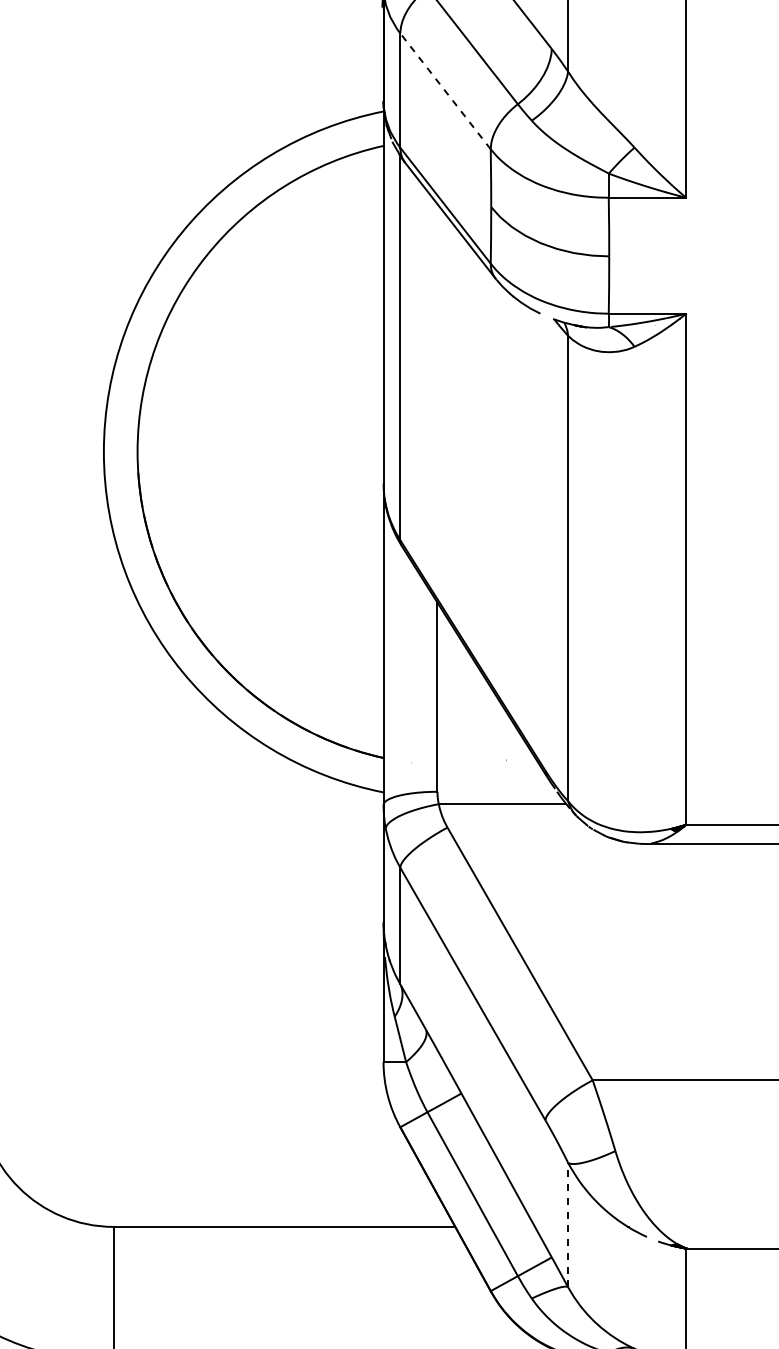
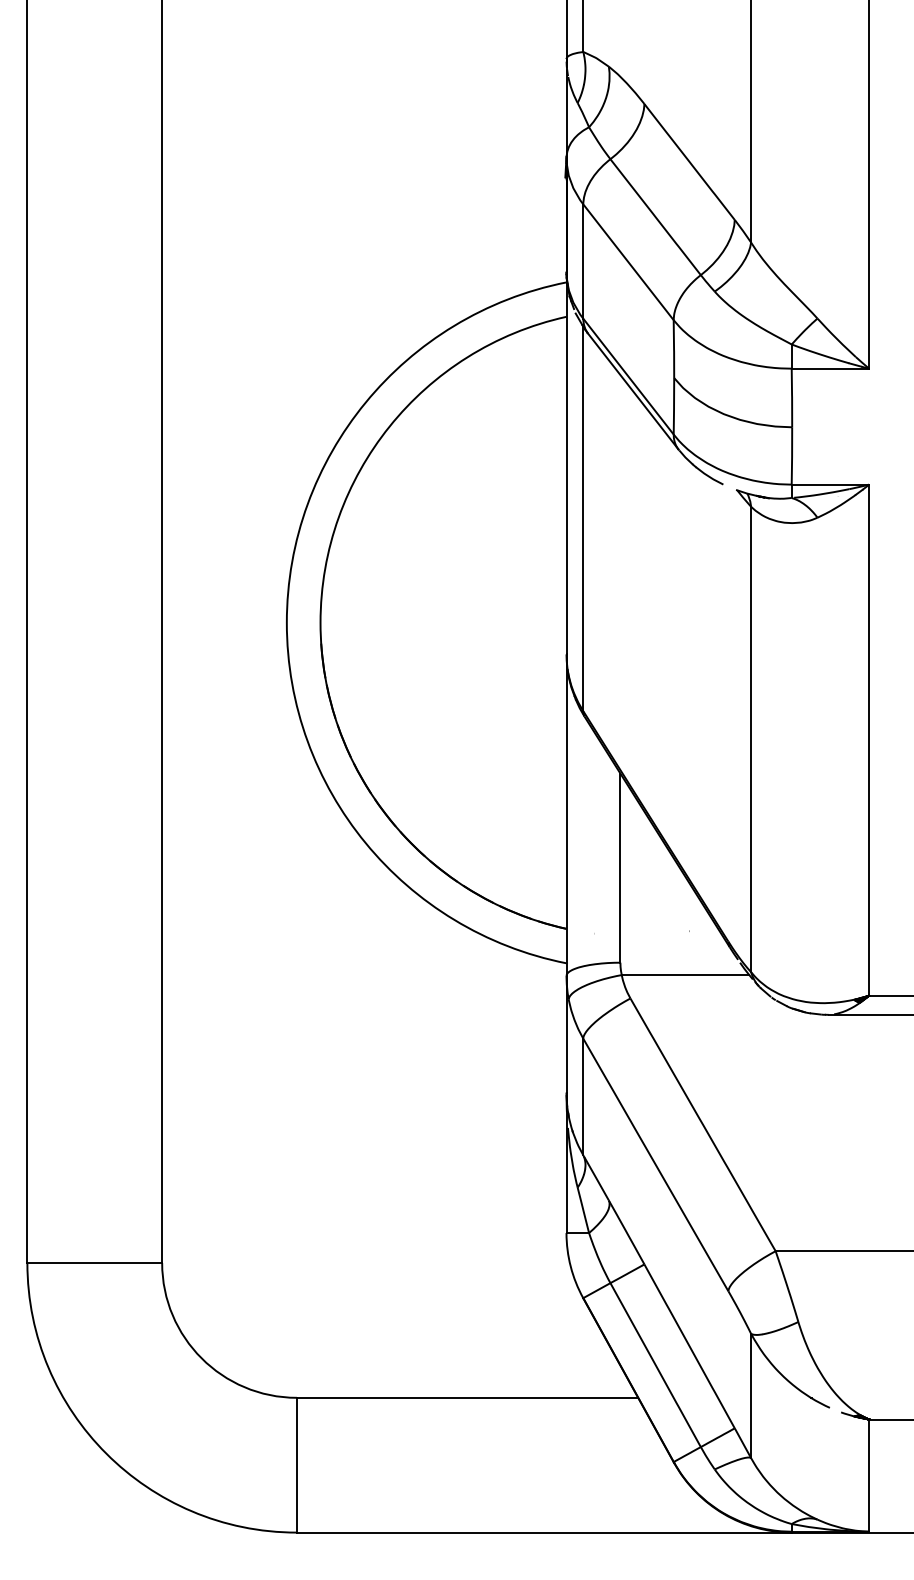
line: (445, 91) -> (628, 262), dashed -> solid
line: (568, 1224) -> (751, 1395), dashed -> solid

